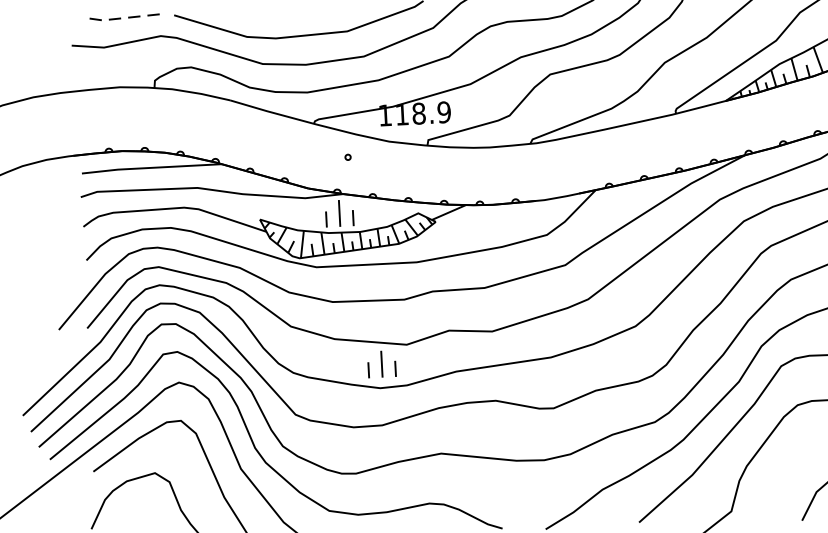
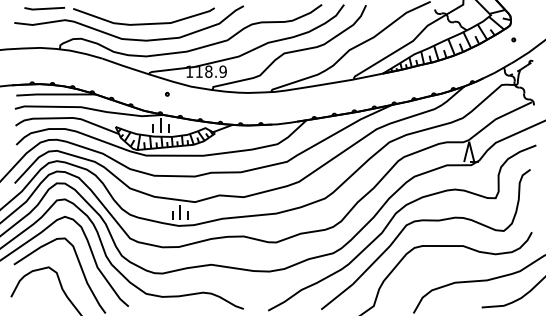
line: (121, 17) -> (43, 8), dashed -> solid

